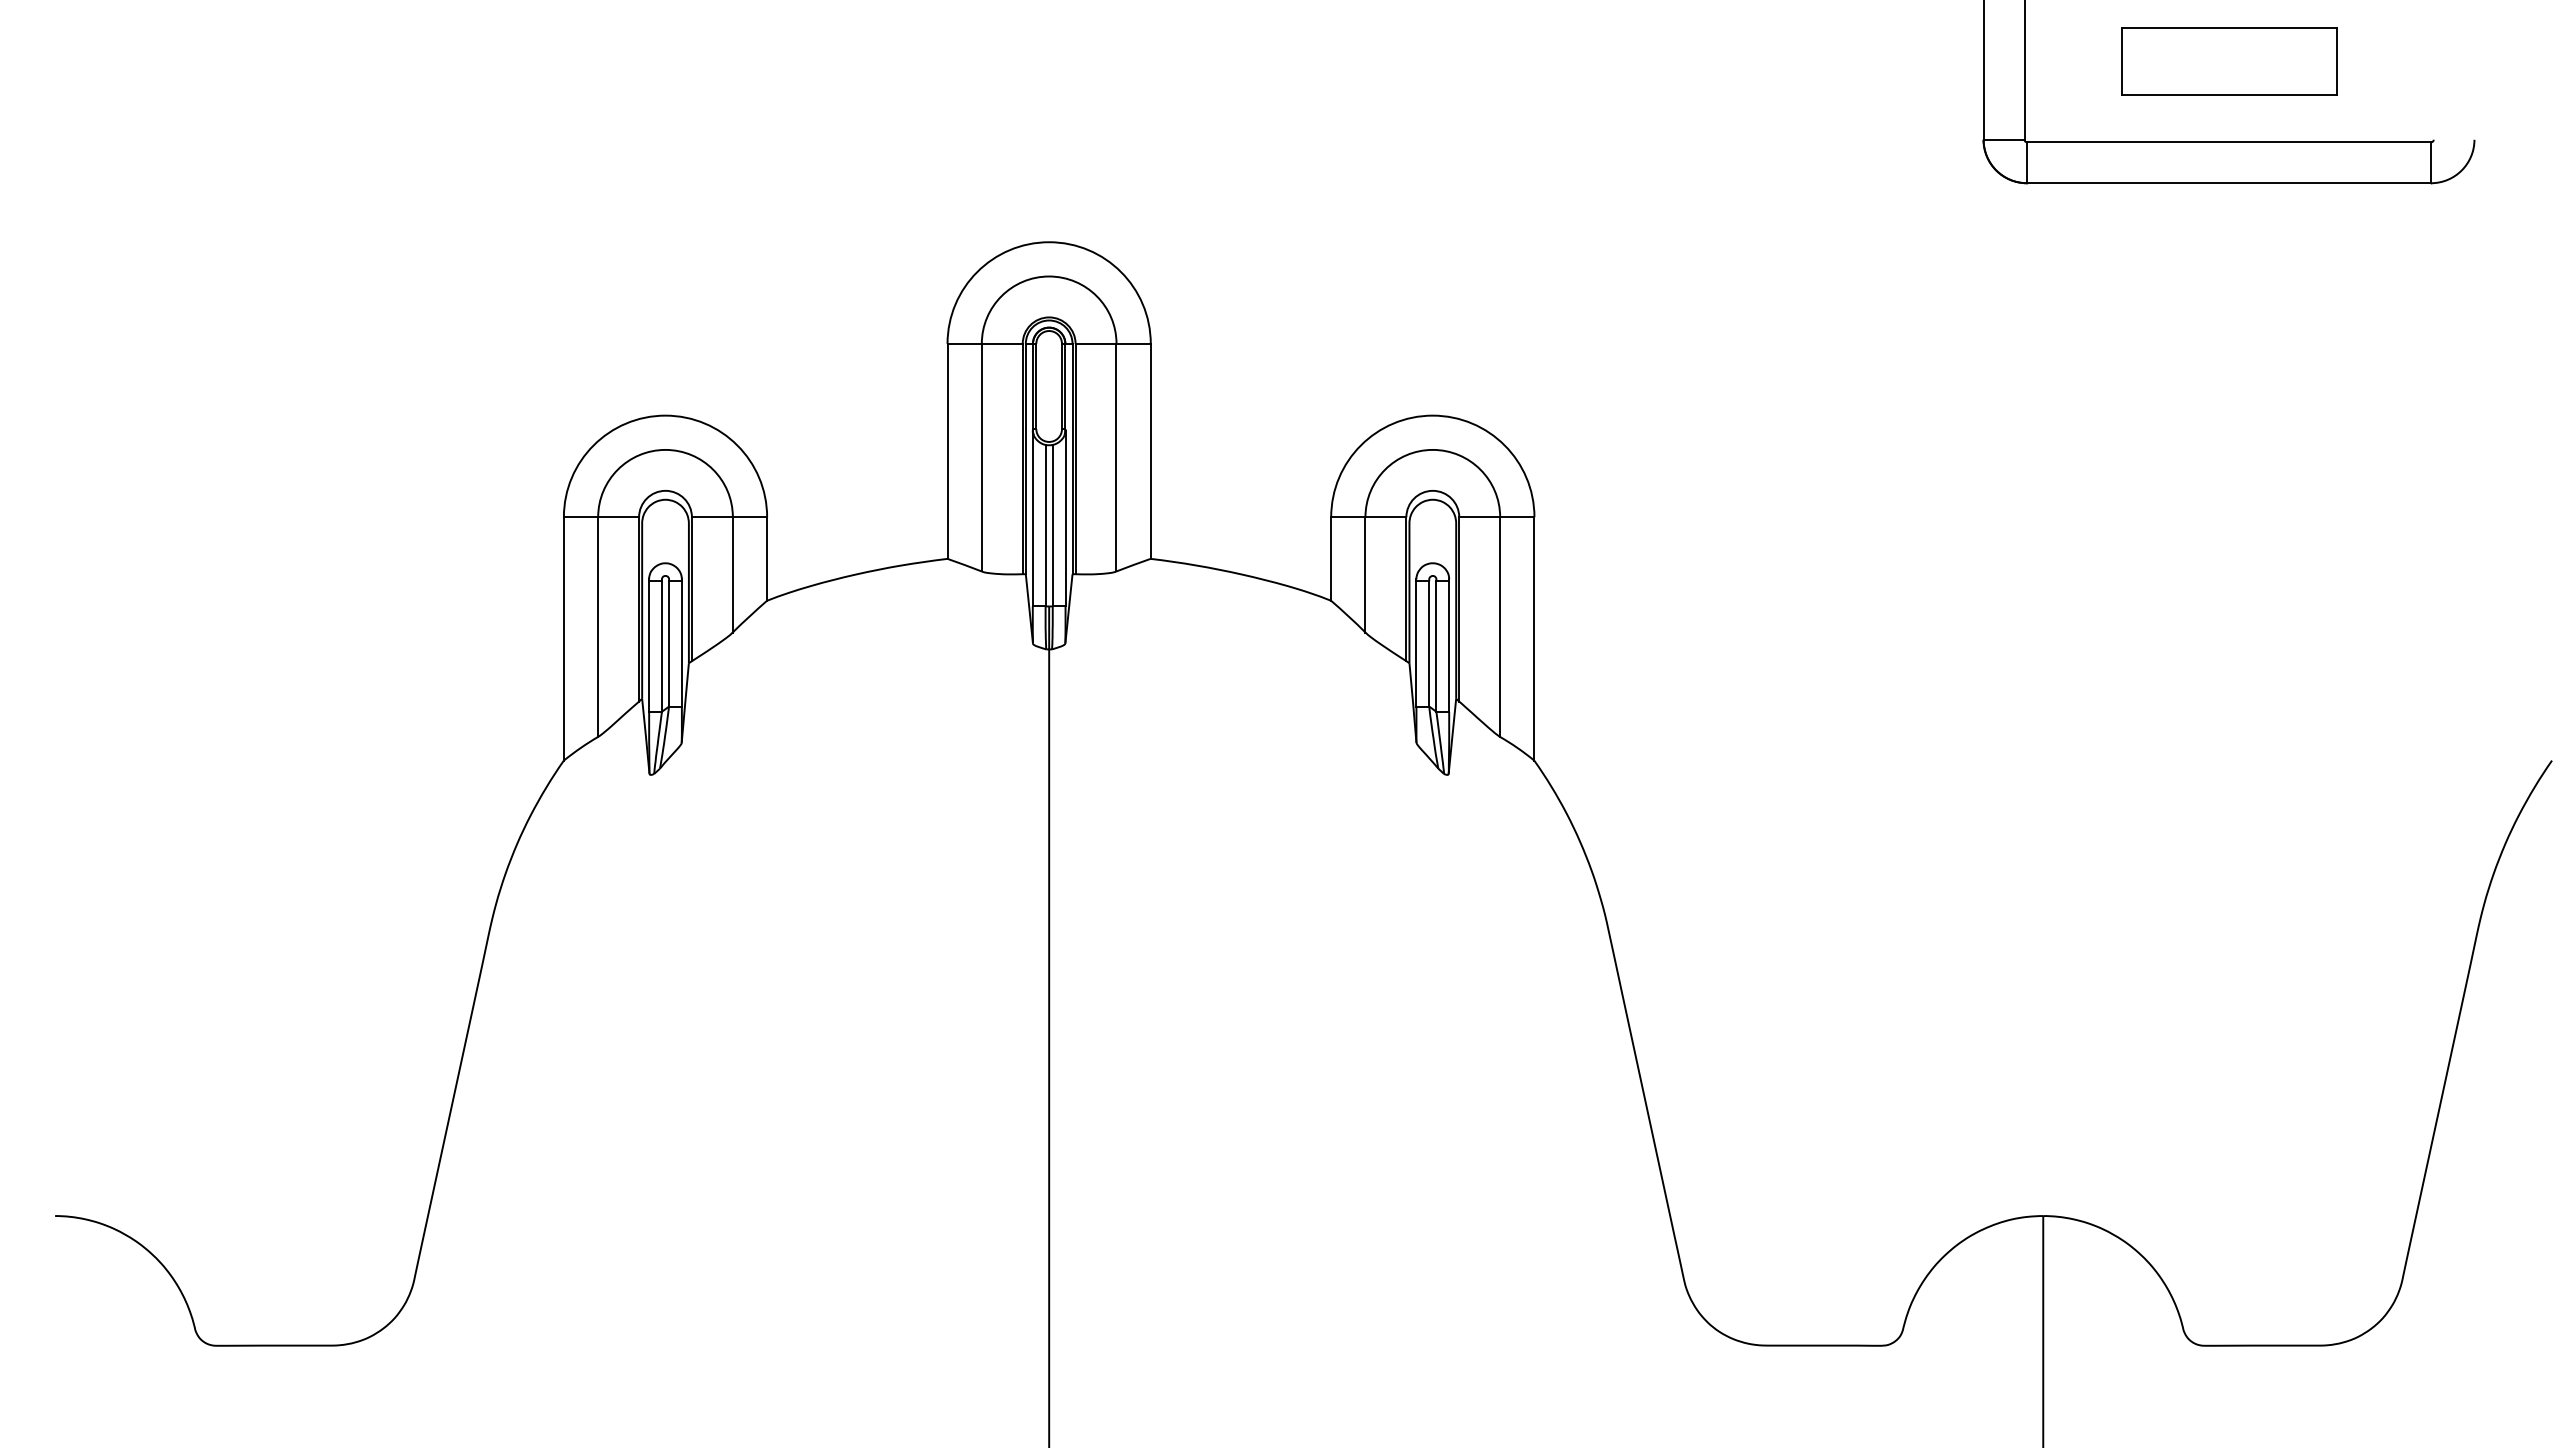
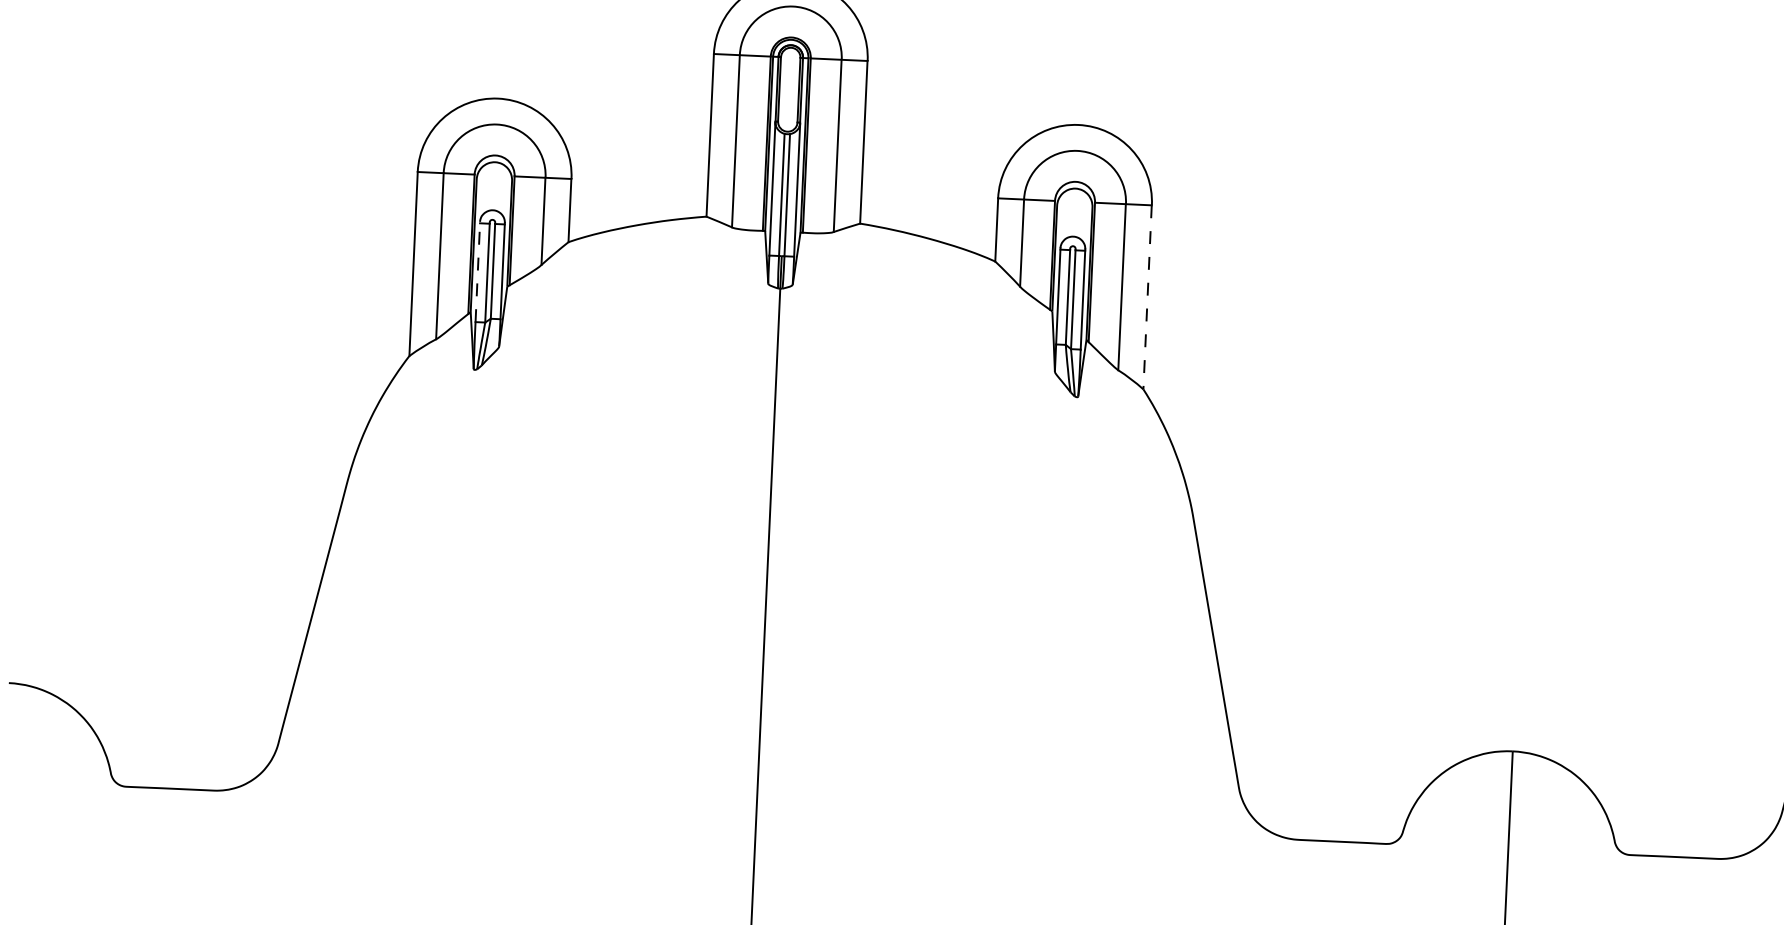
line: (1534, 638) -> (1147, 297), solid -> dashed
line: (649, 645) -> (478, 271), solid -> dashed

